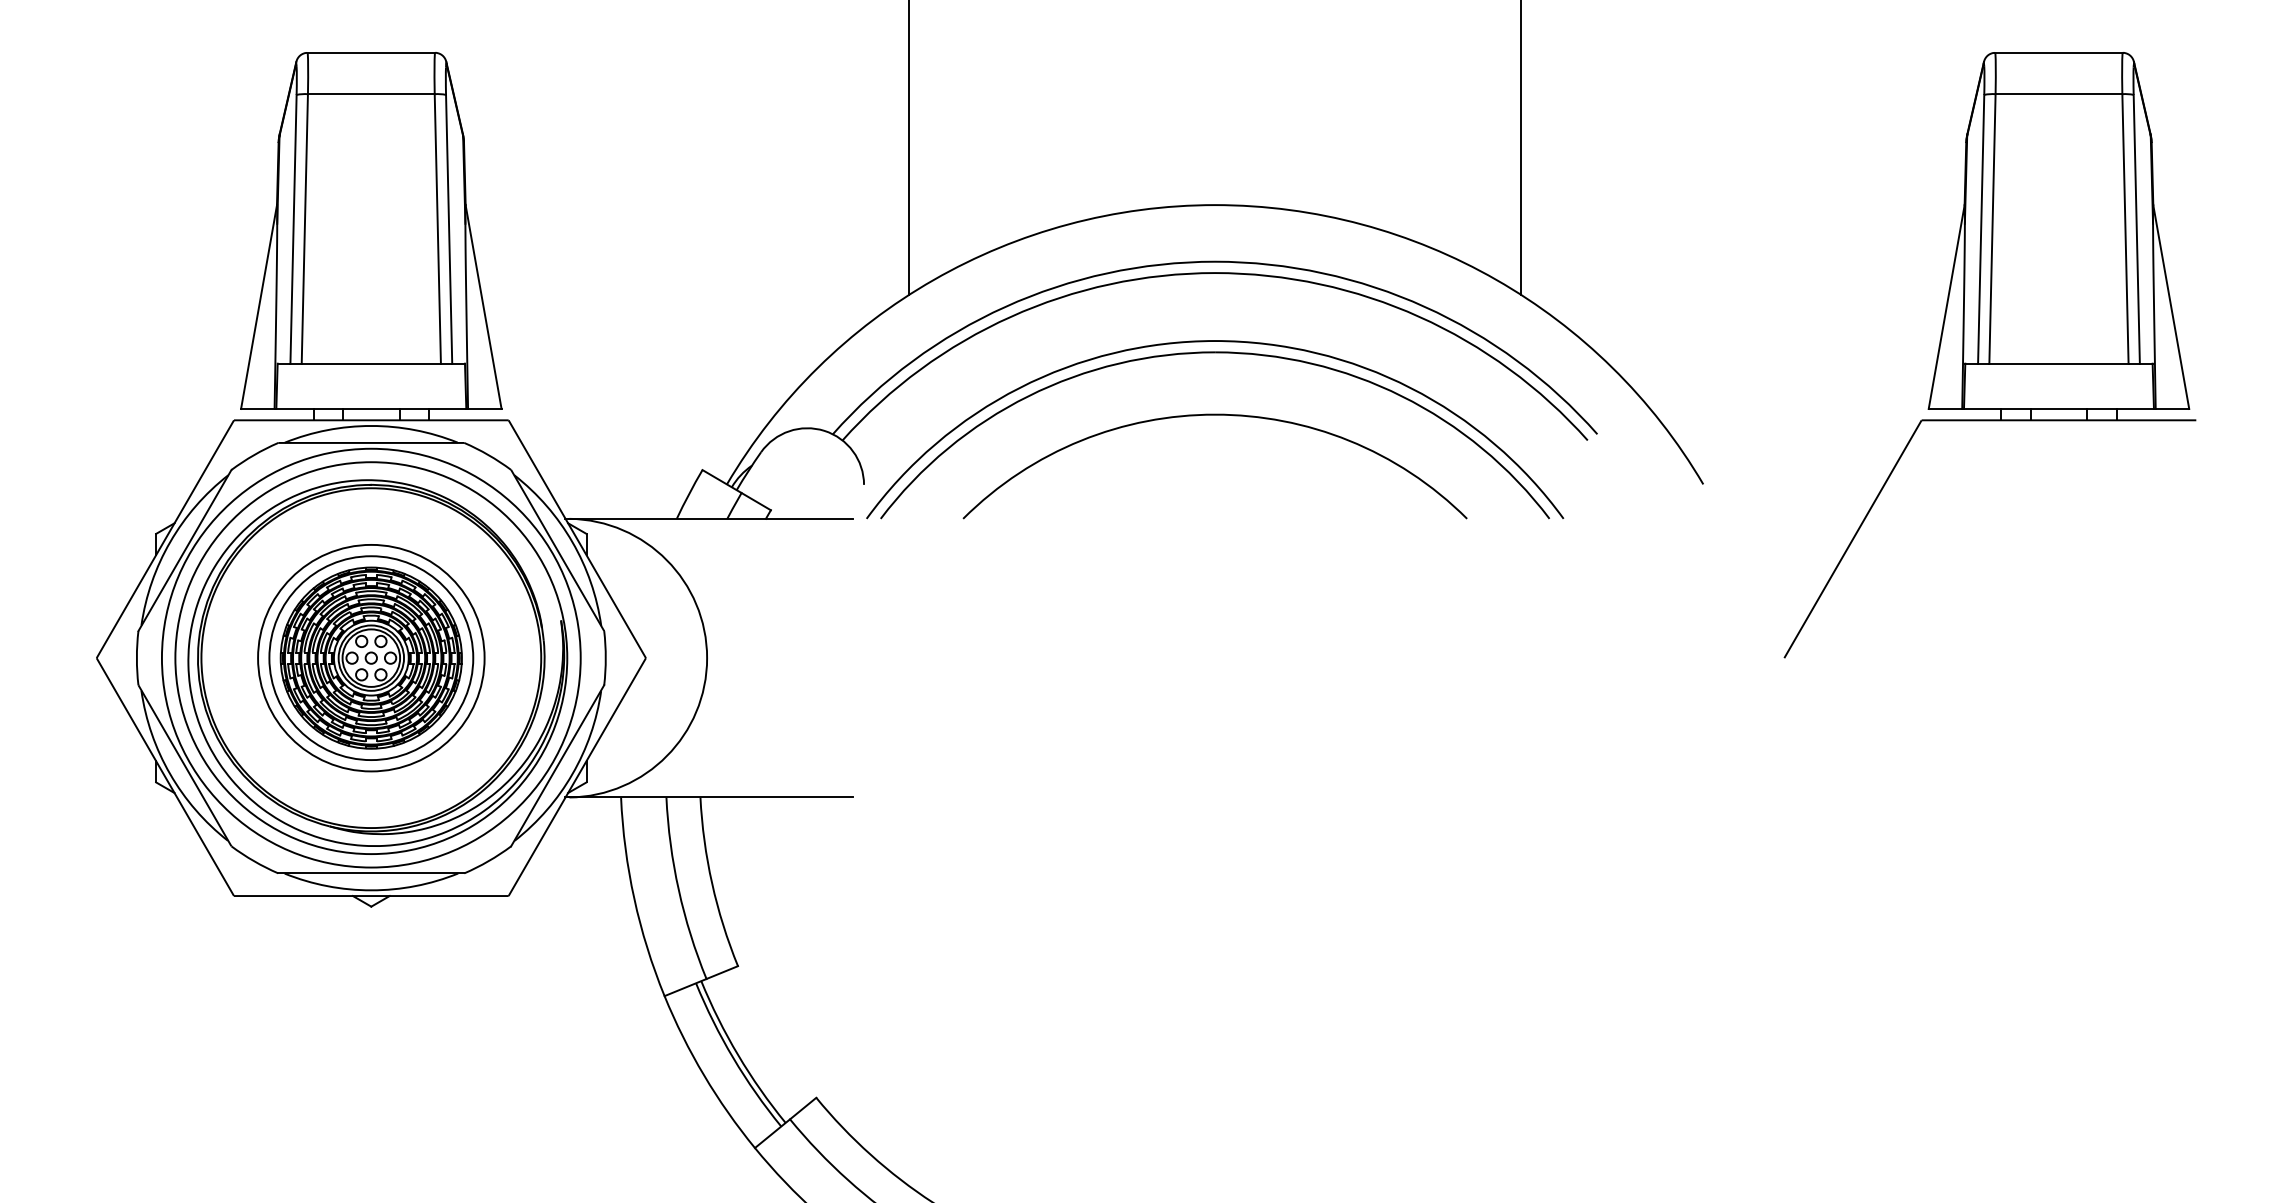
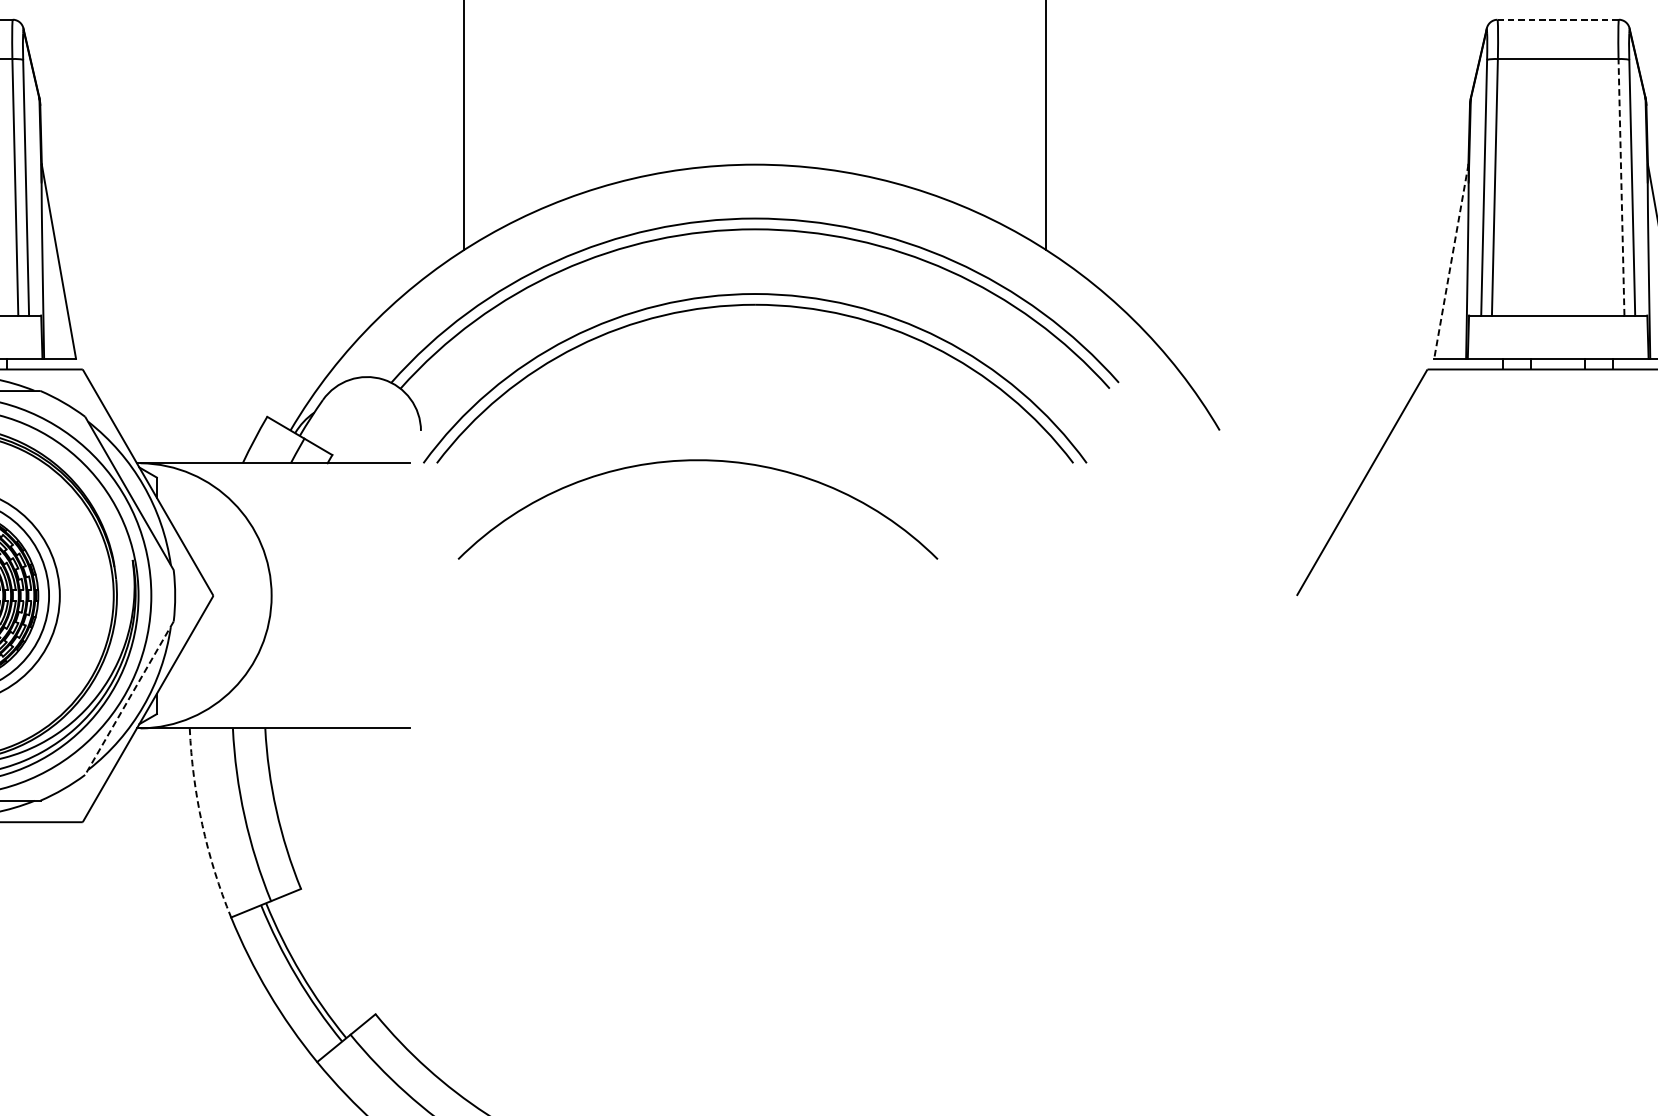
line: (2058, 52) -> (1557, 19), solid -> dashed
line: (2125, 228) -> (1621, 186), solid -> dashed
line: (1946, 306) -> (1451, 261), solid -> dashed
arc: (1214, 415) -> (697, 461), moved
line: (557, 766) -> (129, 698), solid -> dashed
arc: (634, 898) -> (202, 824), solid -> dashed

